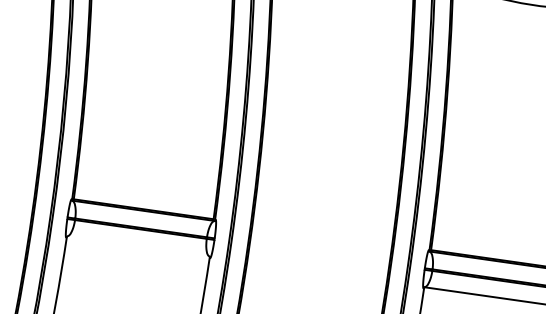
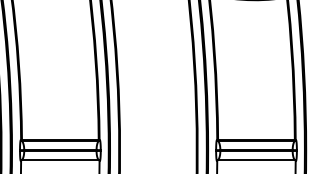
line: (138, 246) -> (60, 160), added

